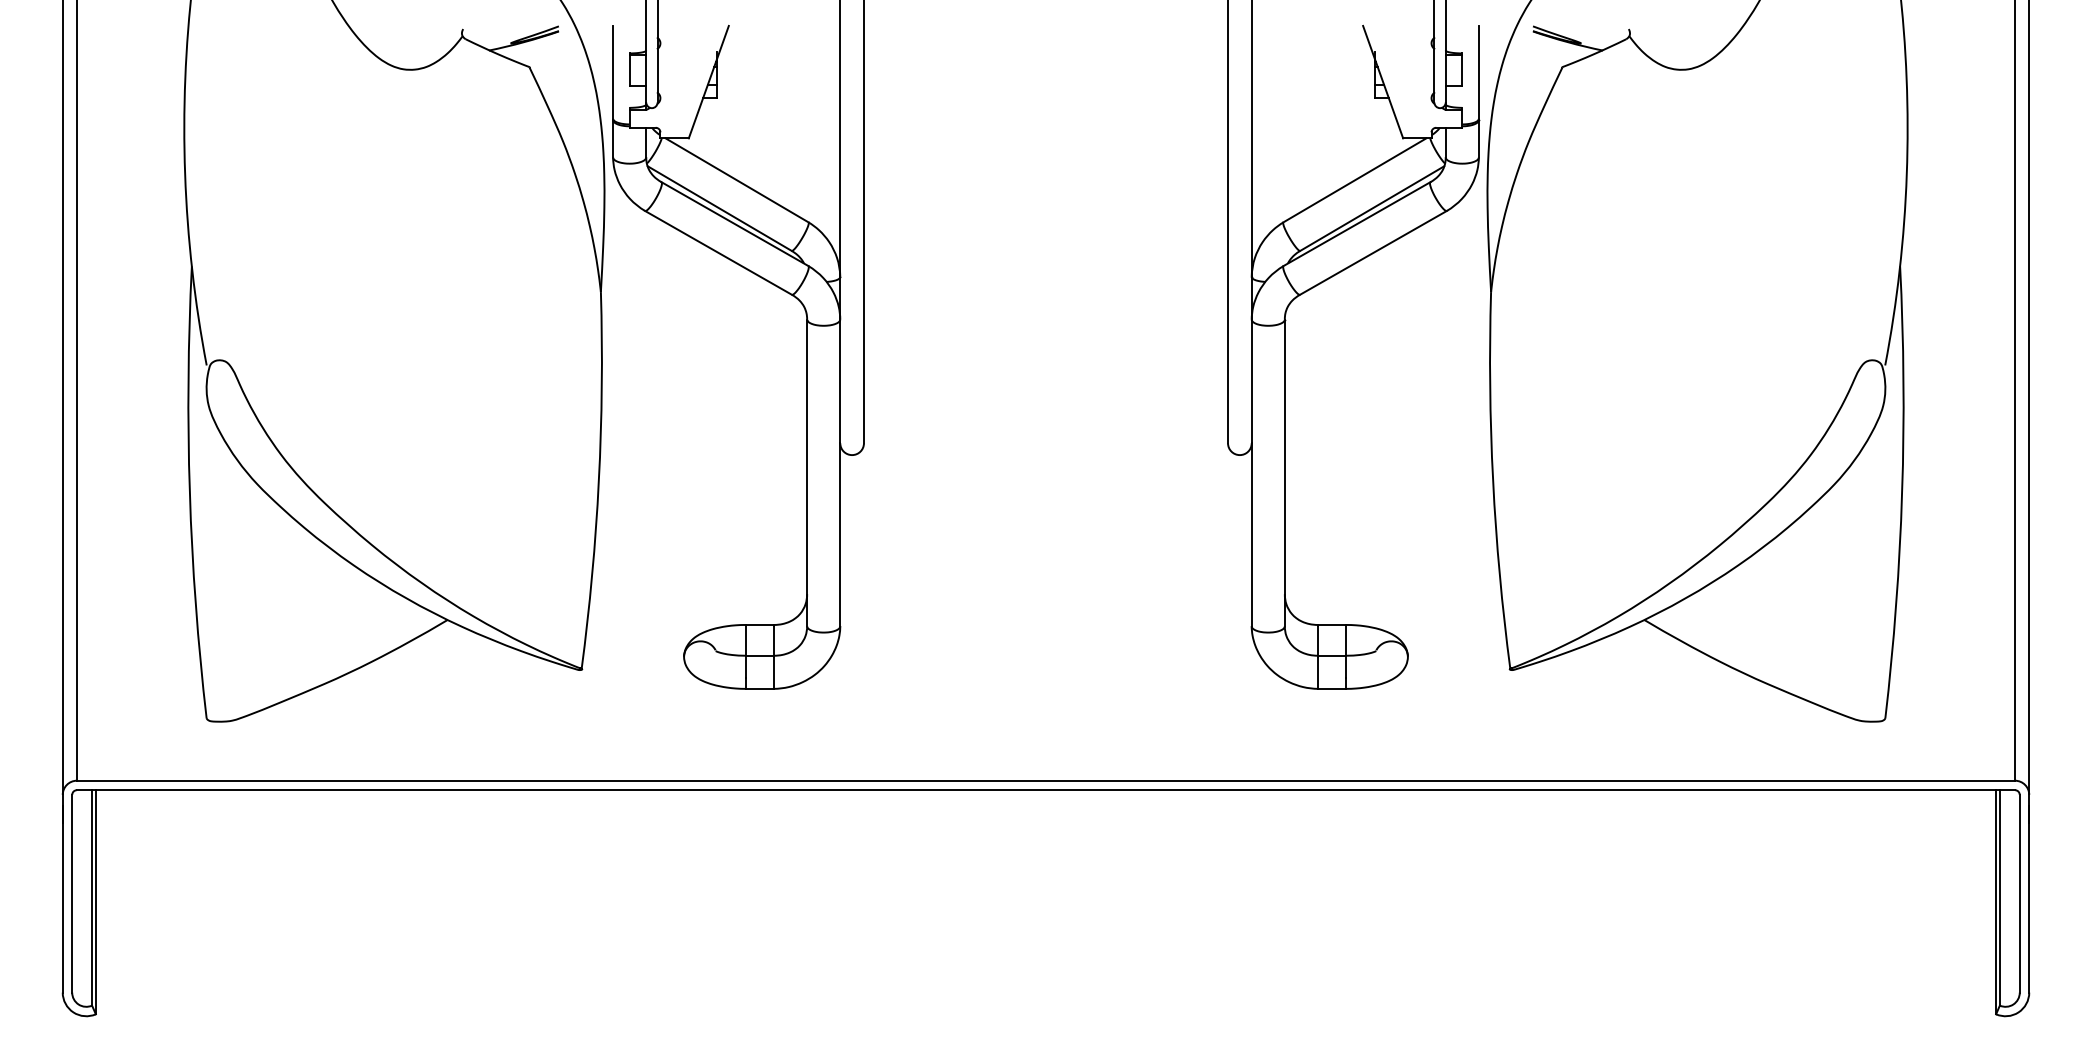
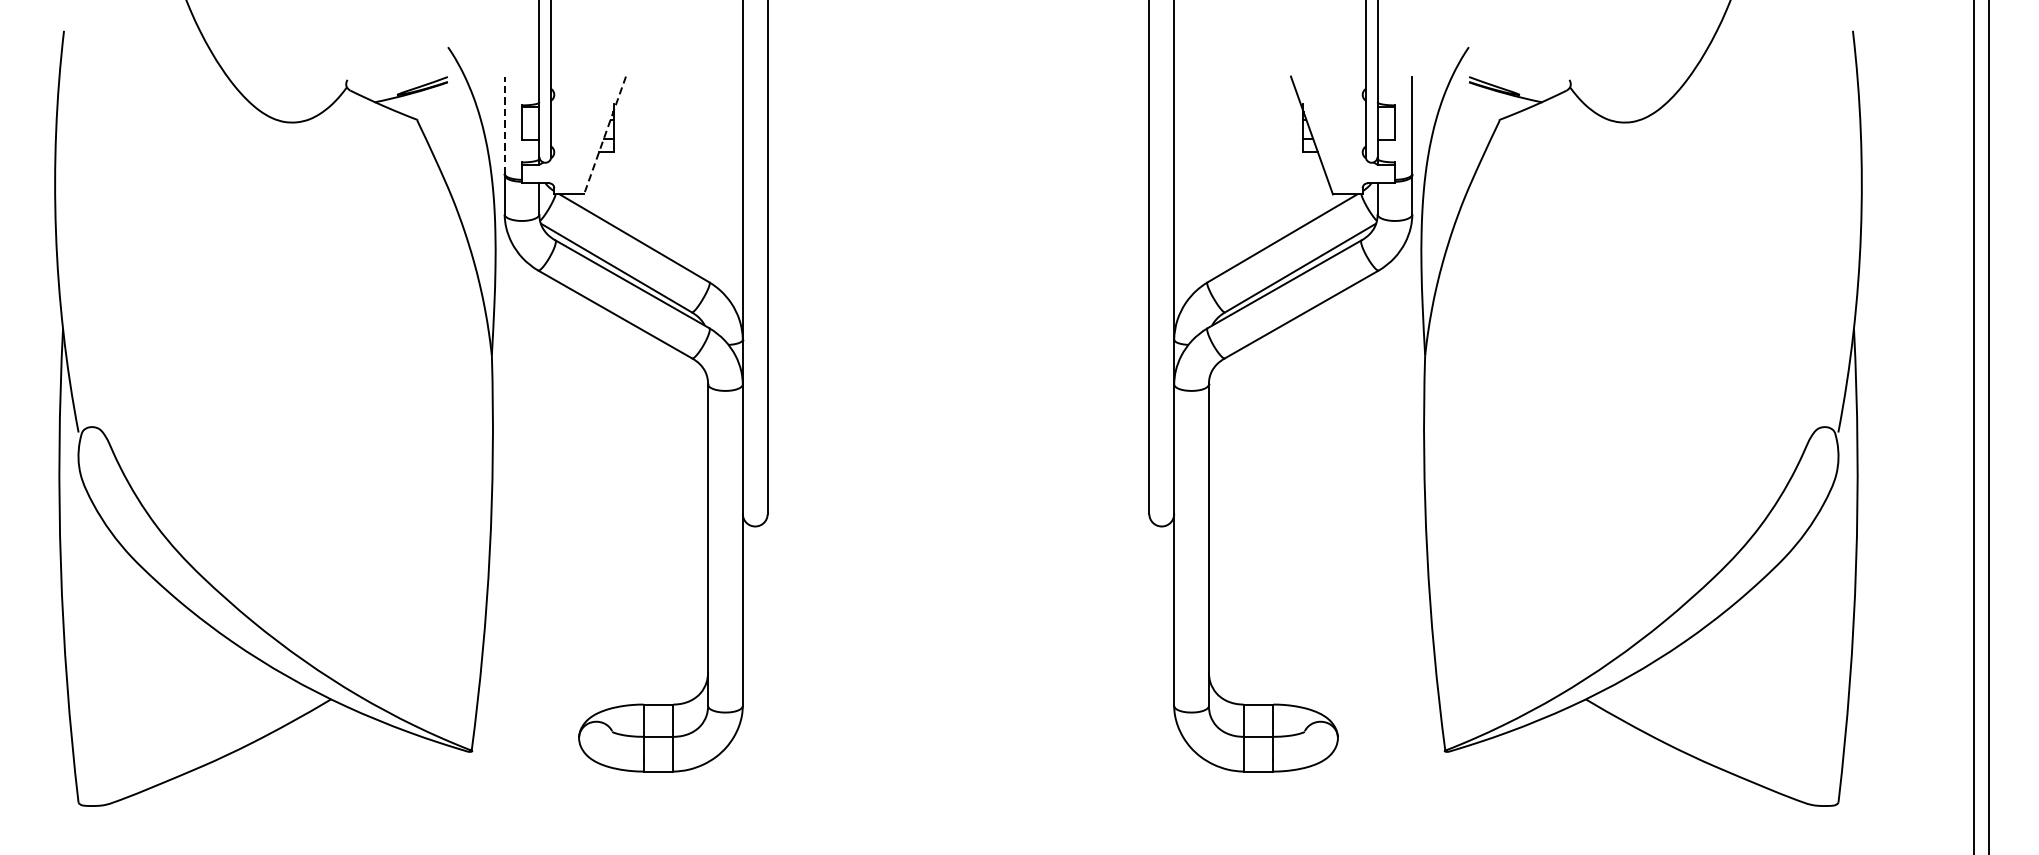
line: (613, 71) -> (505, 124), solid -> dashed
line: (708, 82) -> (604, 135), solid -> dashed

